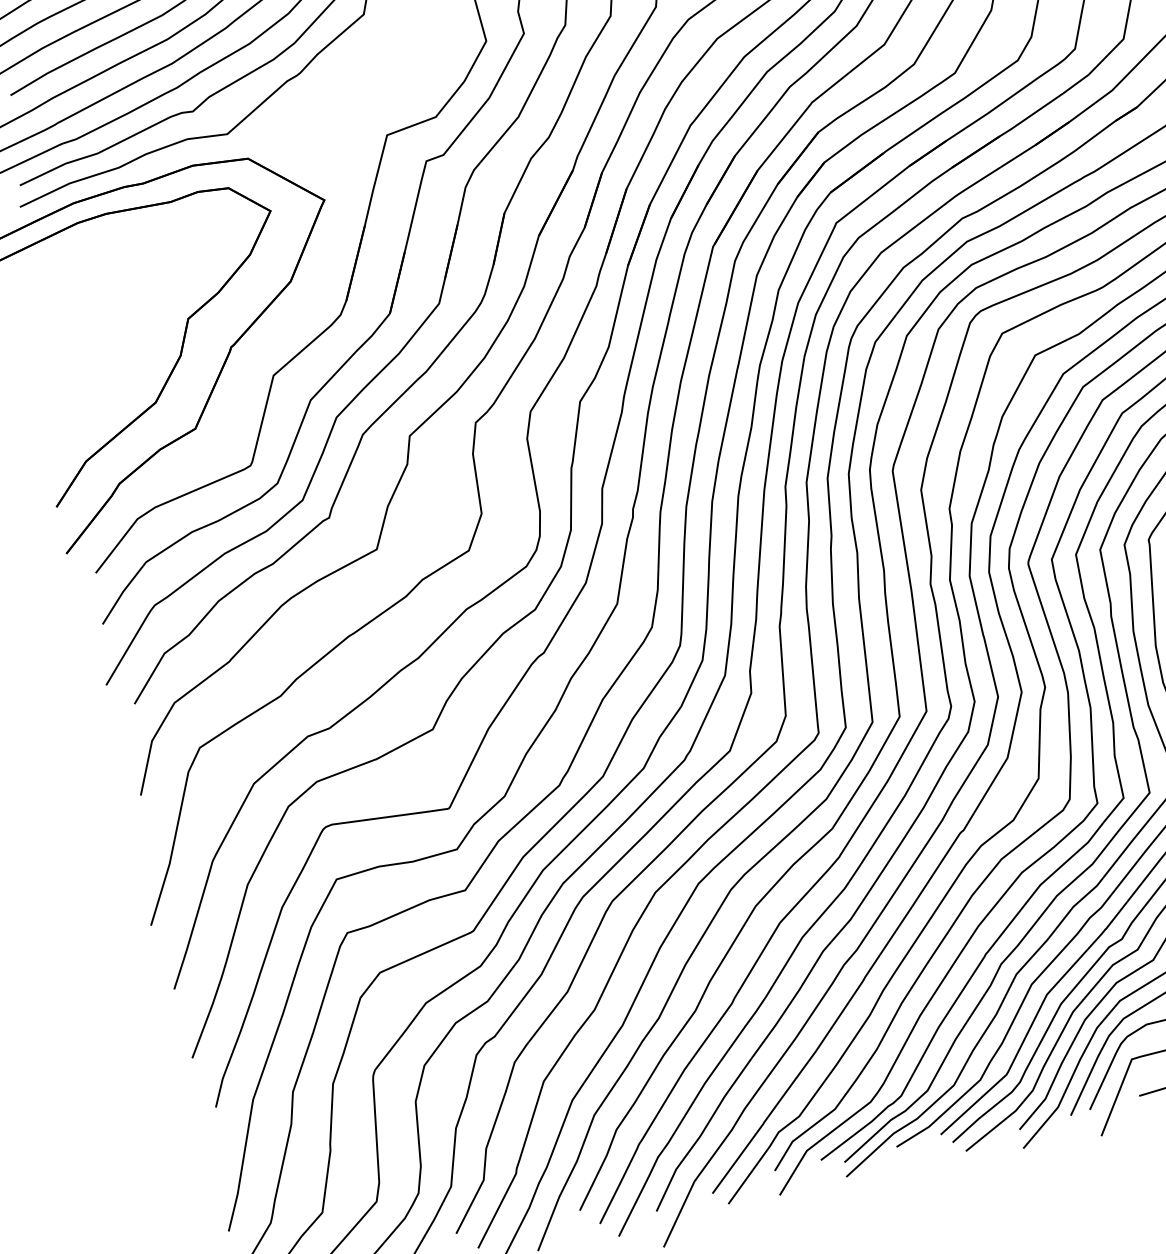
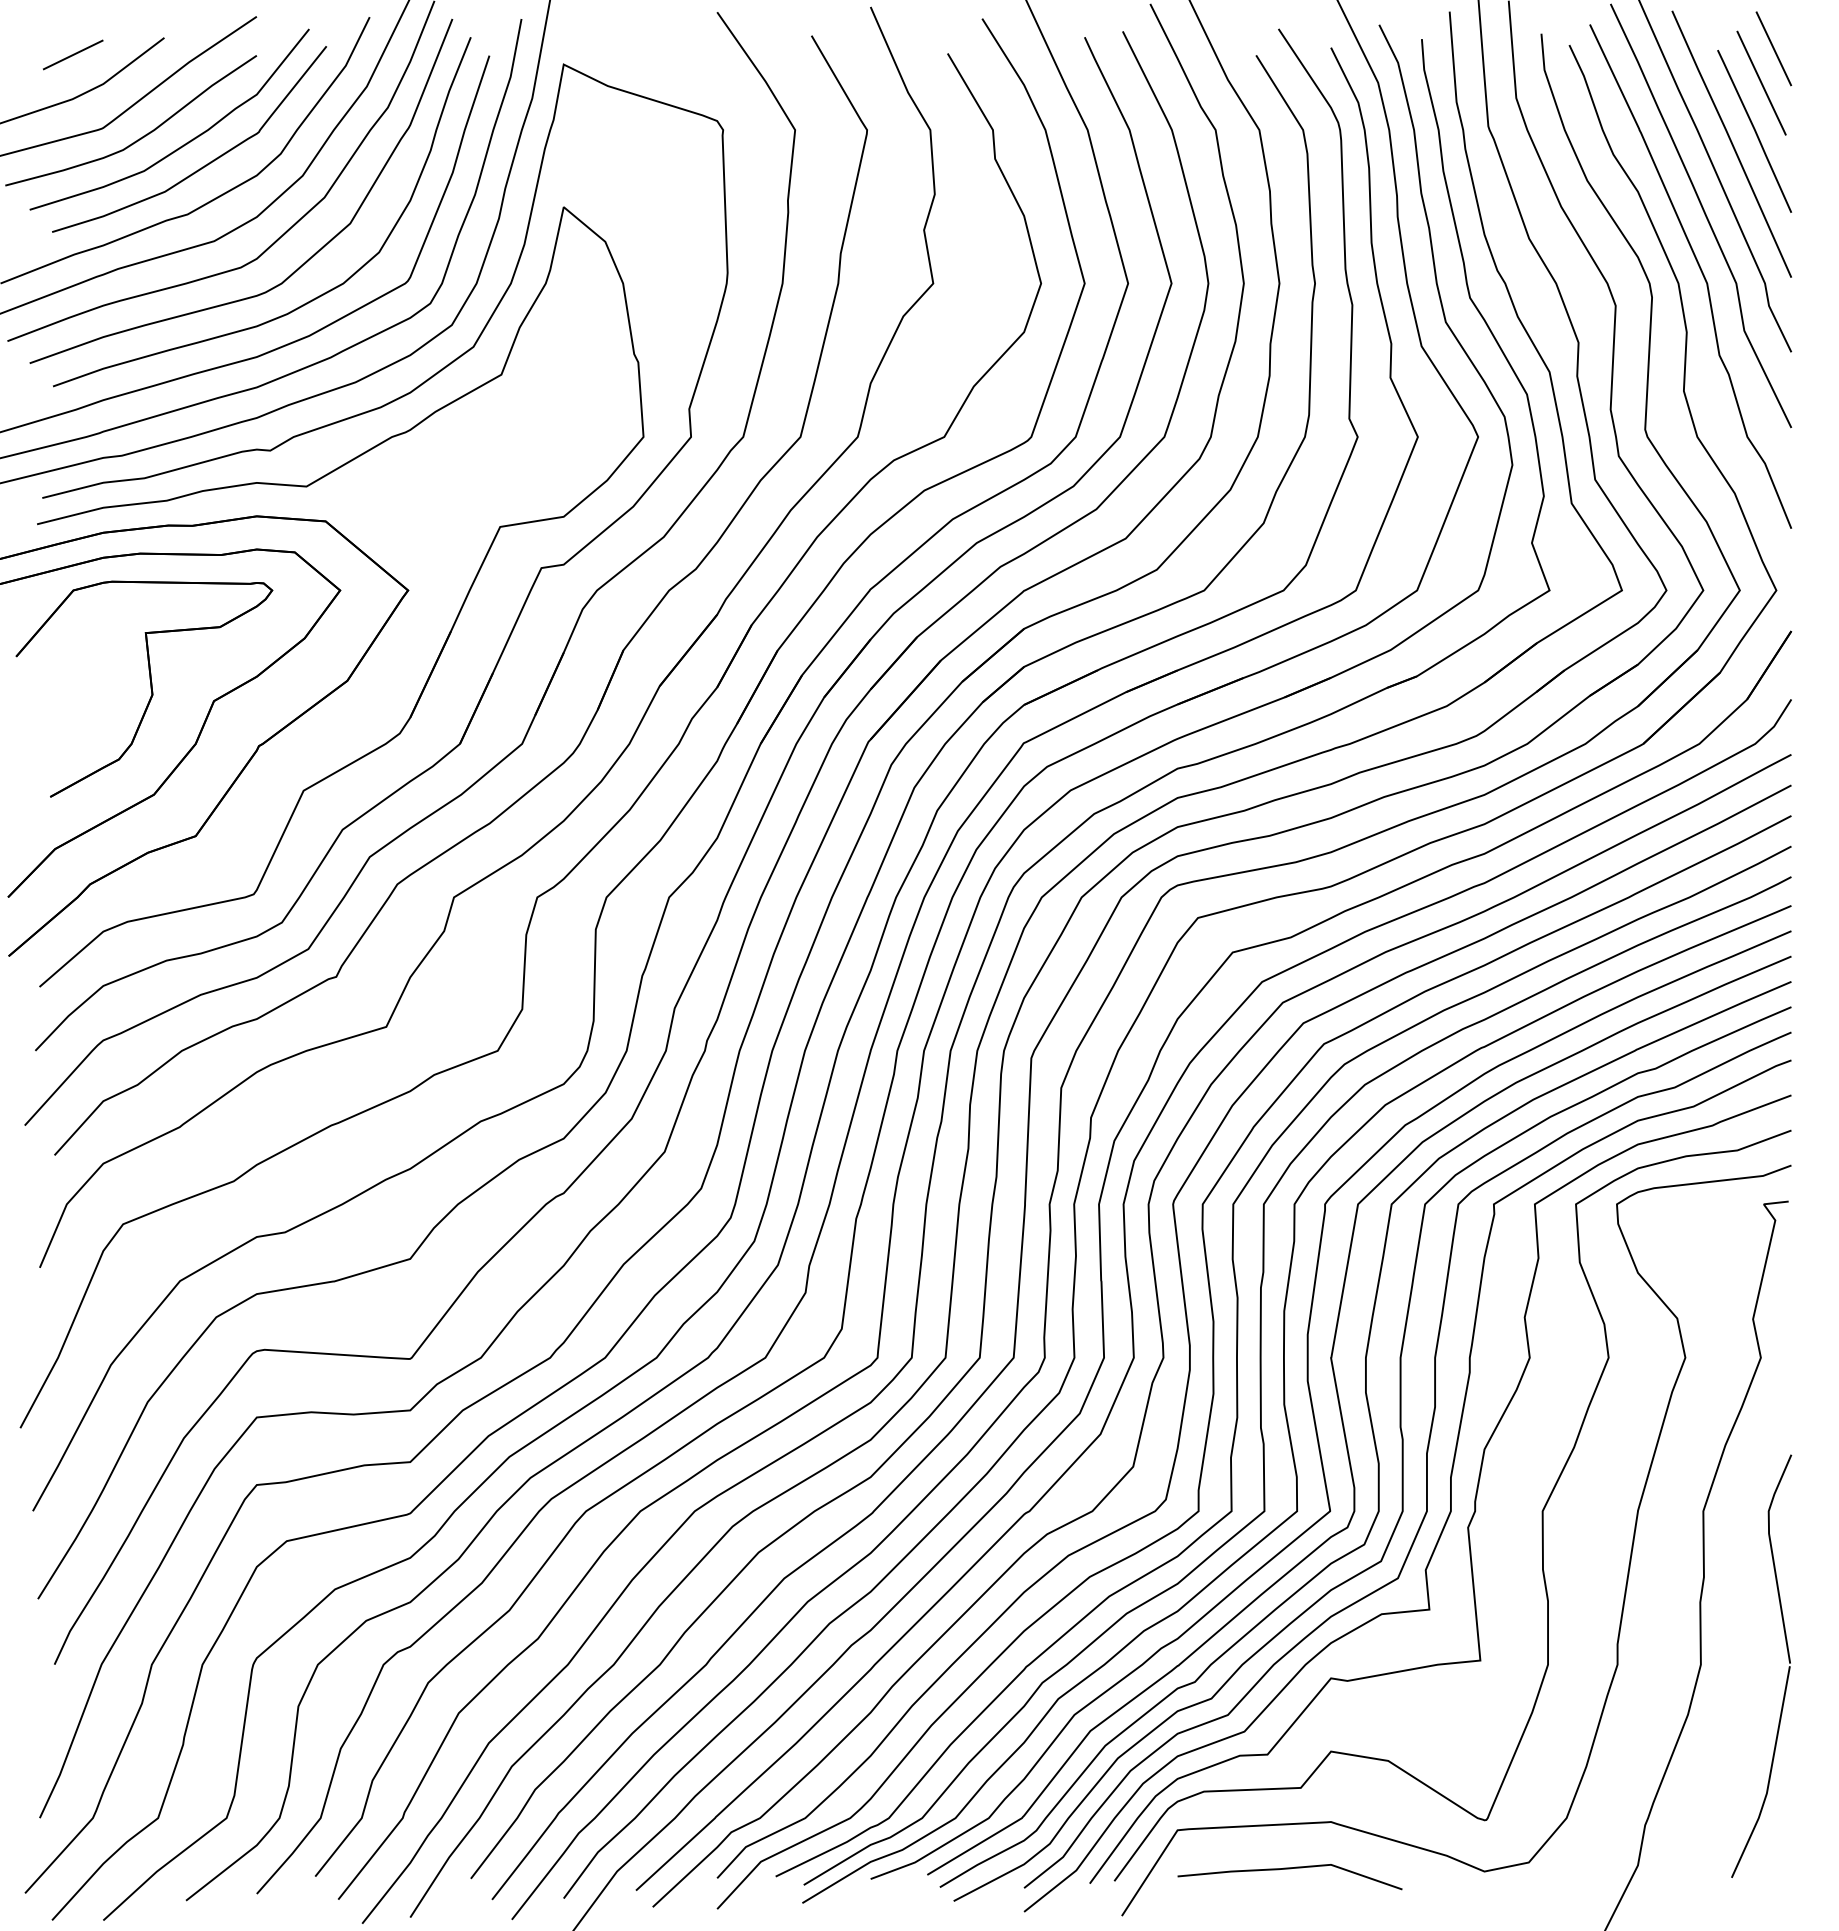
part: (131, 320) -> (144, 688), added

